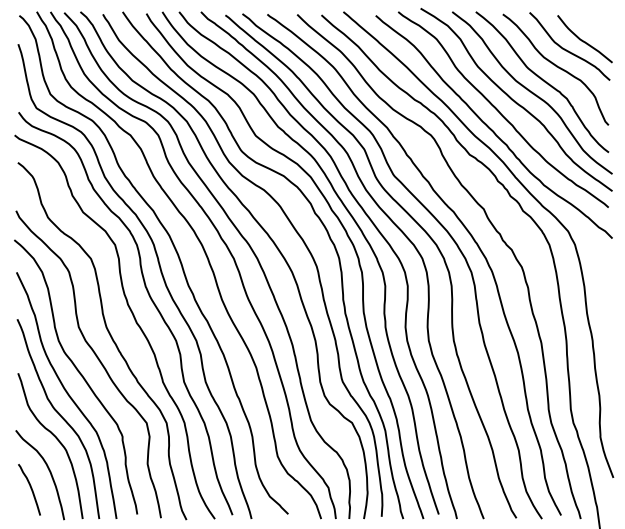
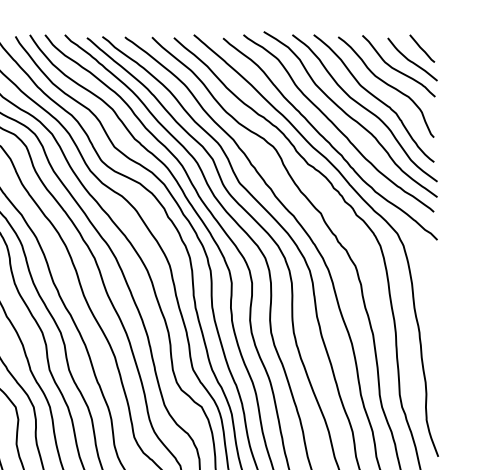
line: (595, 26) -> (422, 48), added

